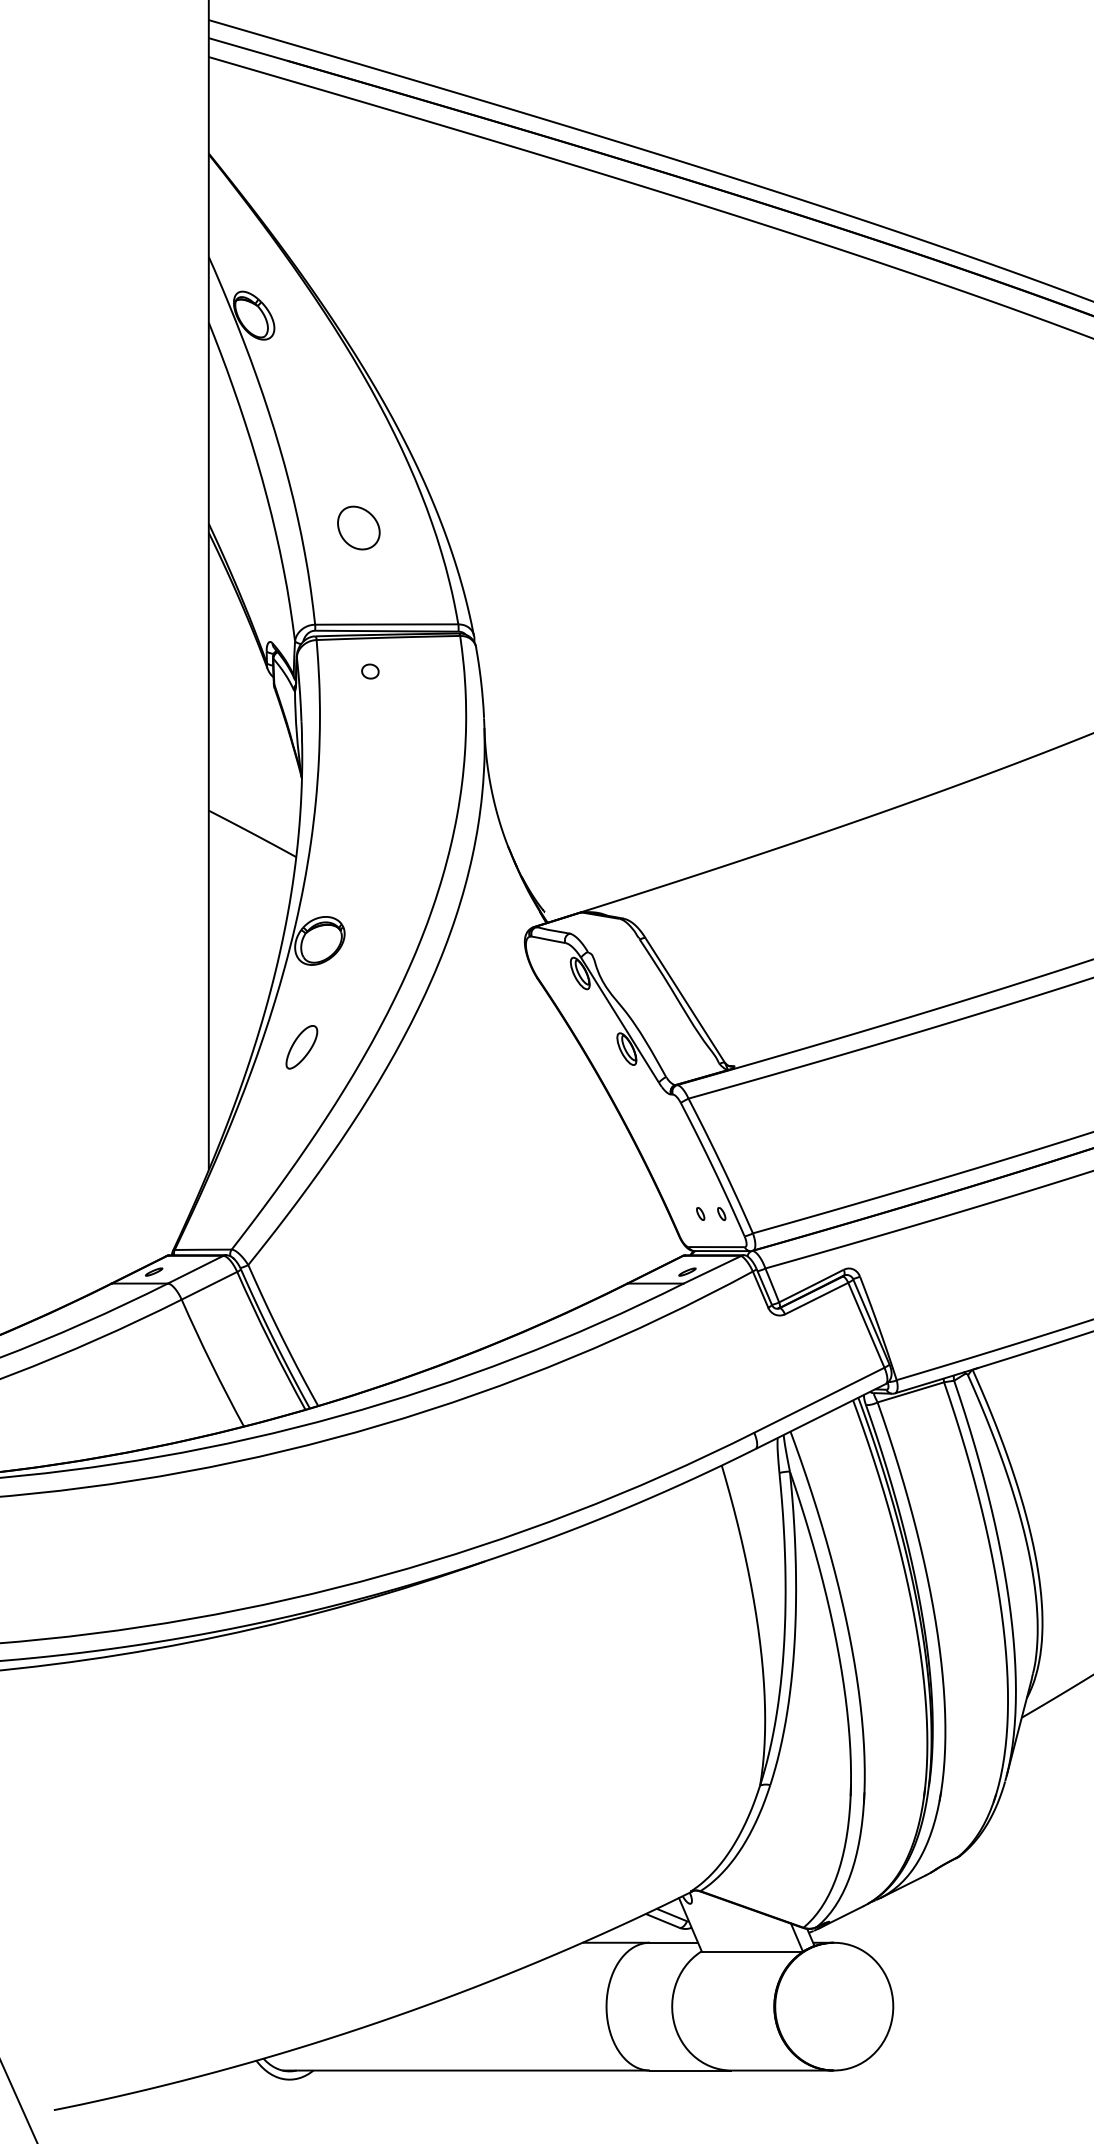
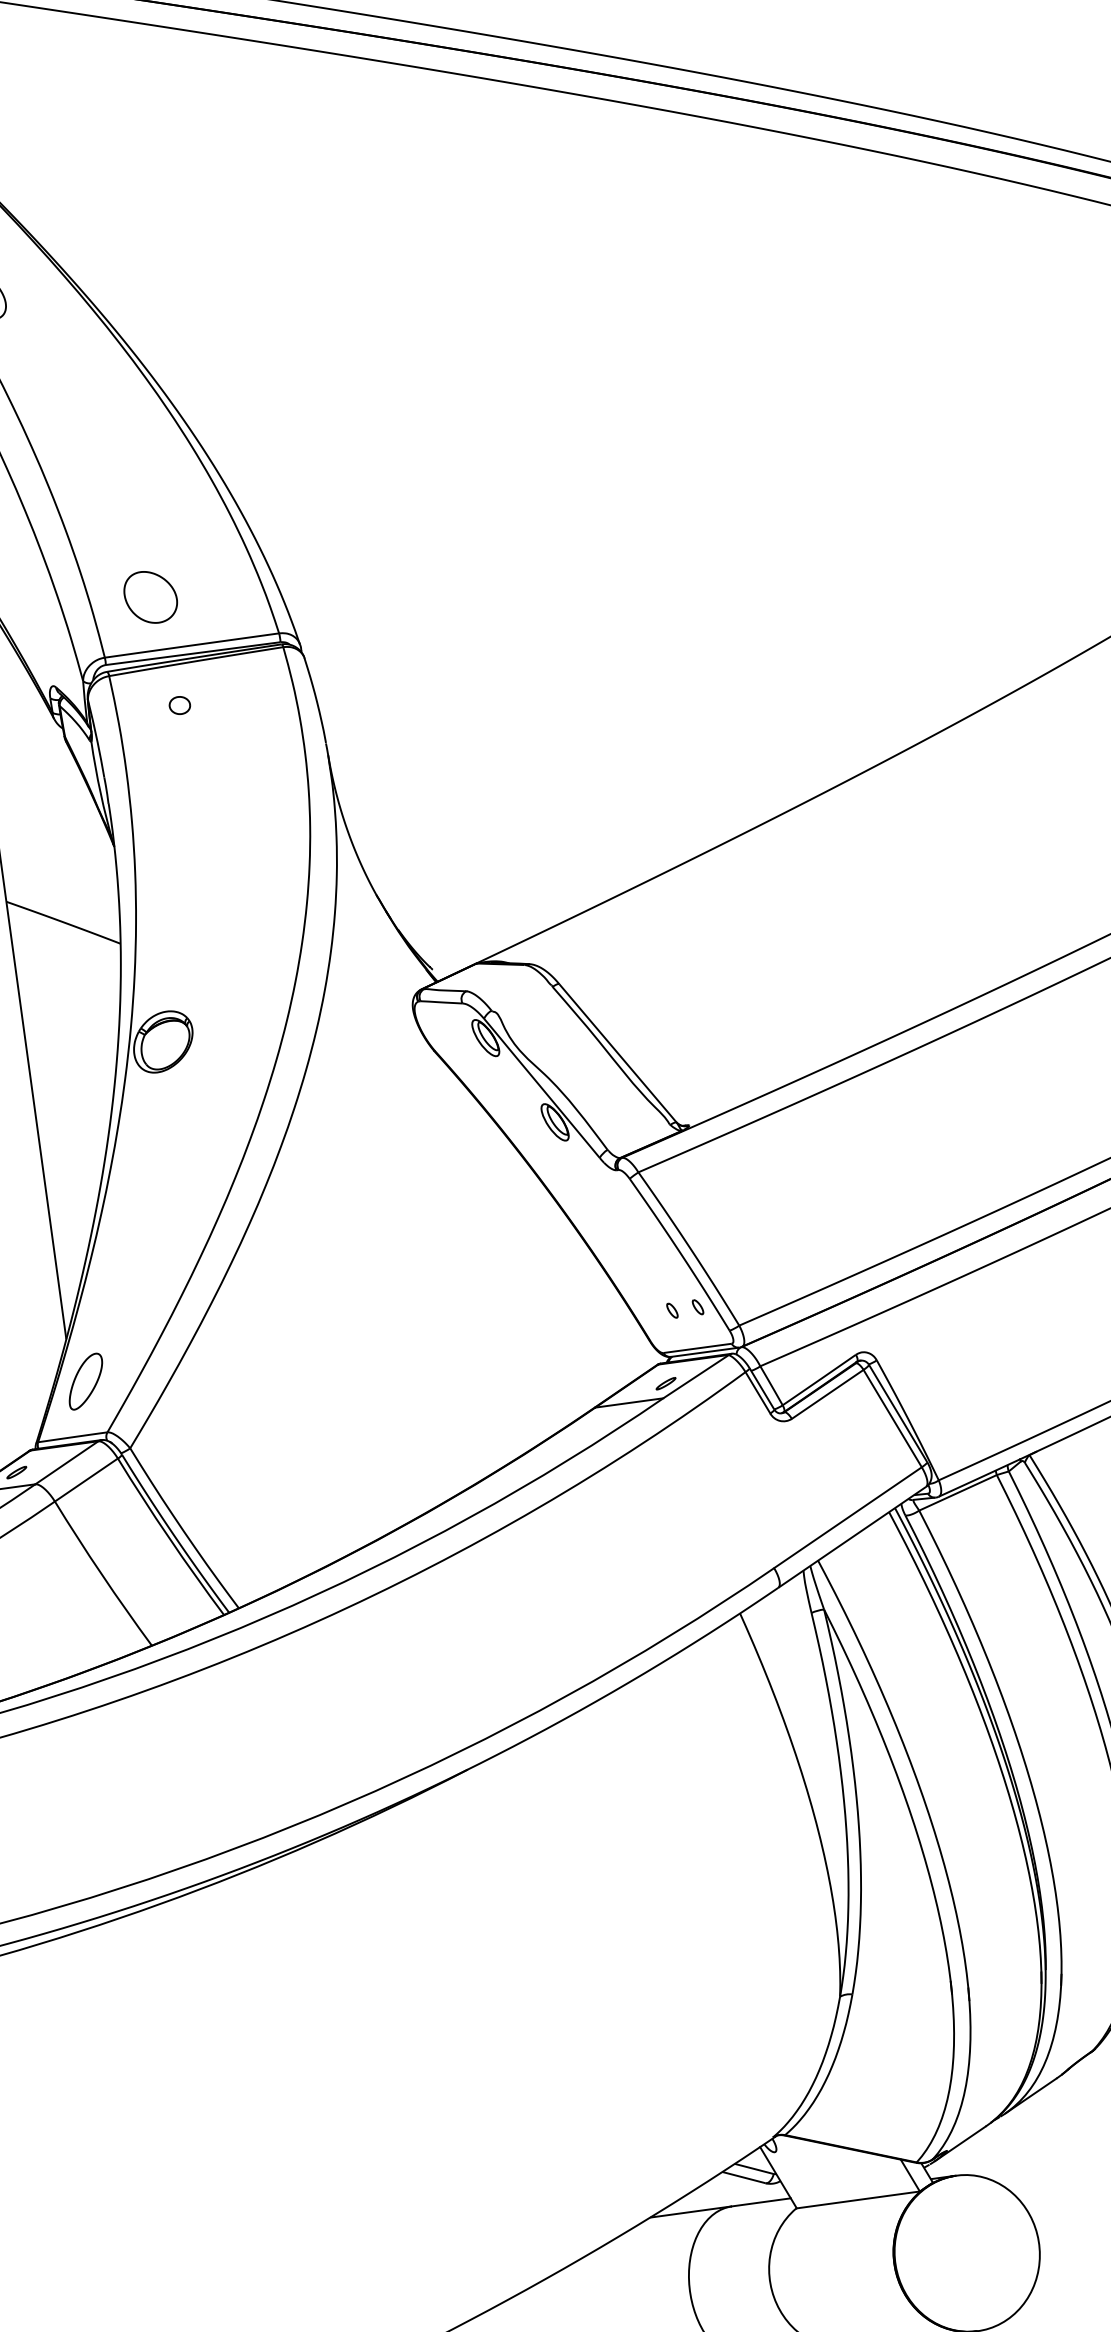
part: (358, 527) -> (150, 596), moved
part: (301, 1047) -> (85, 1381), moved

